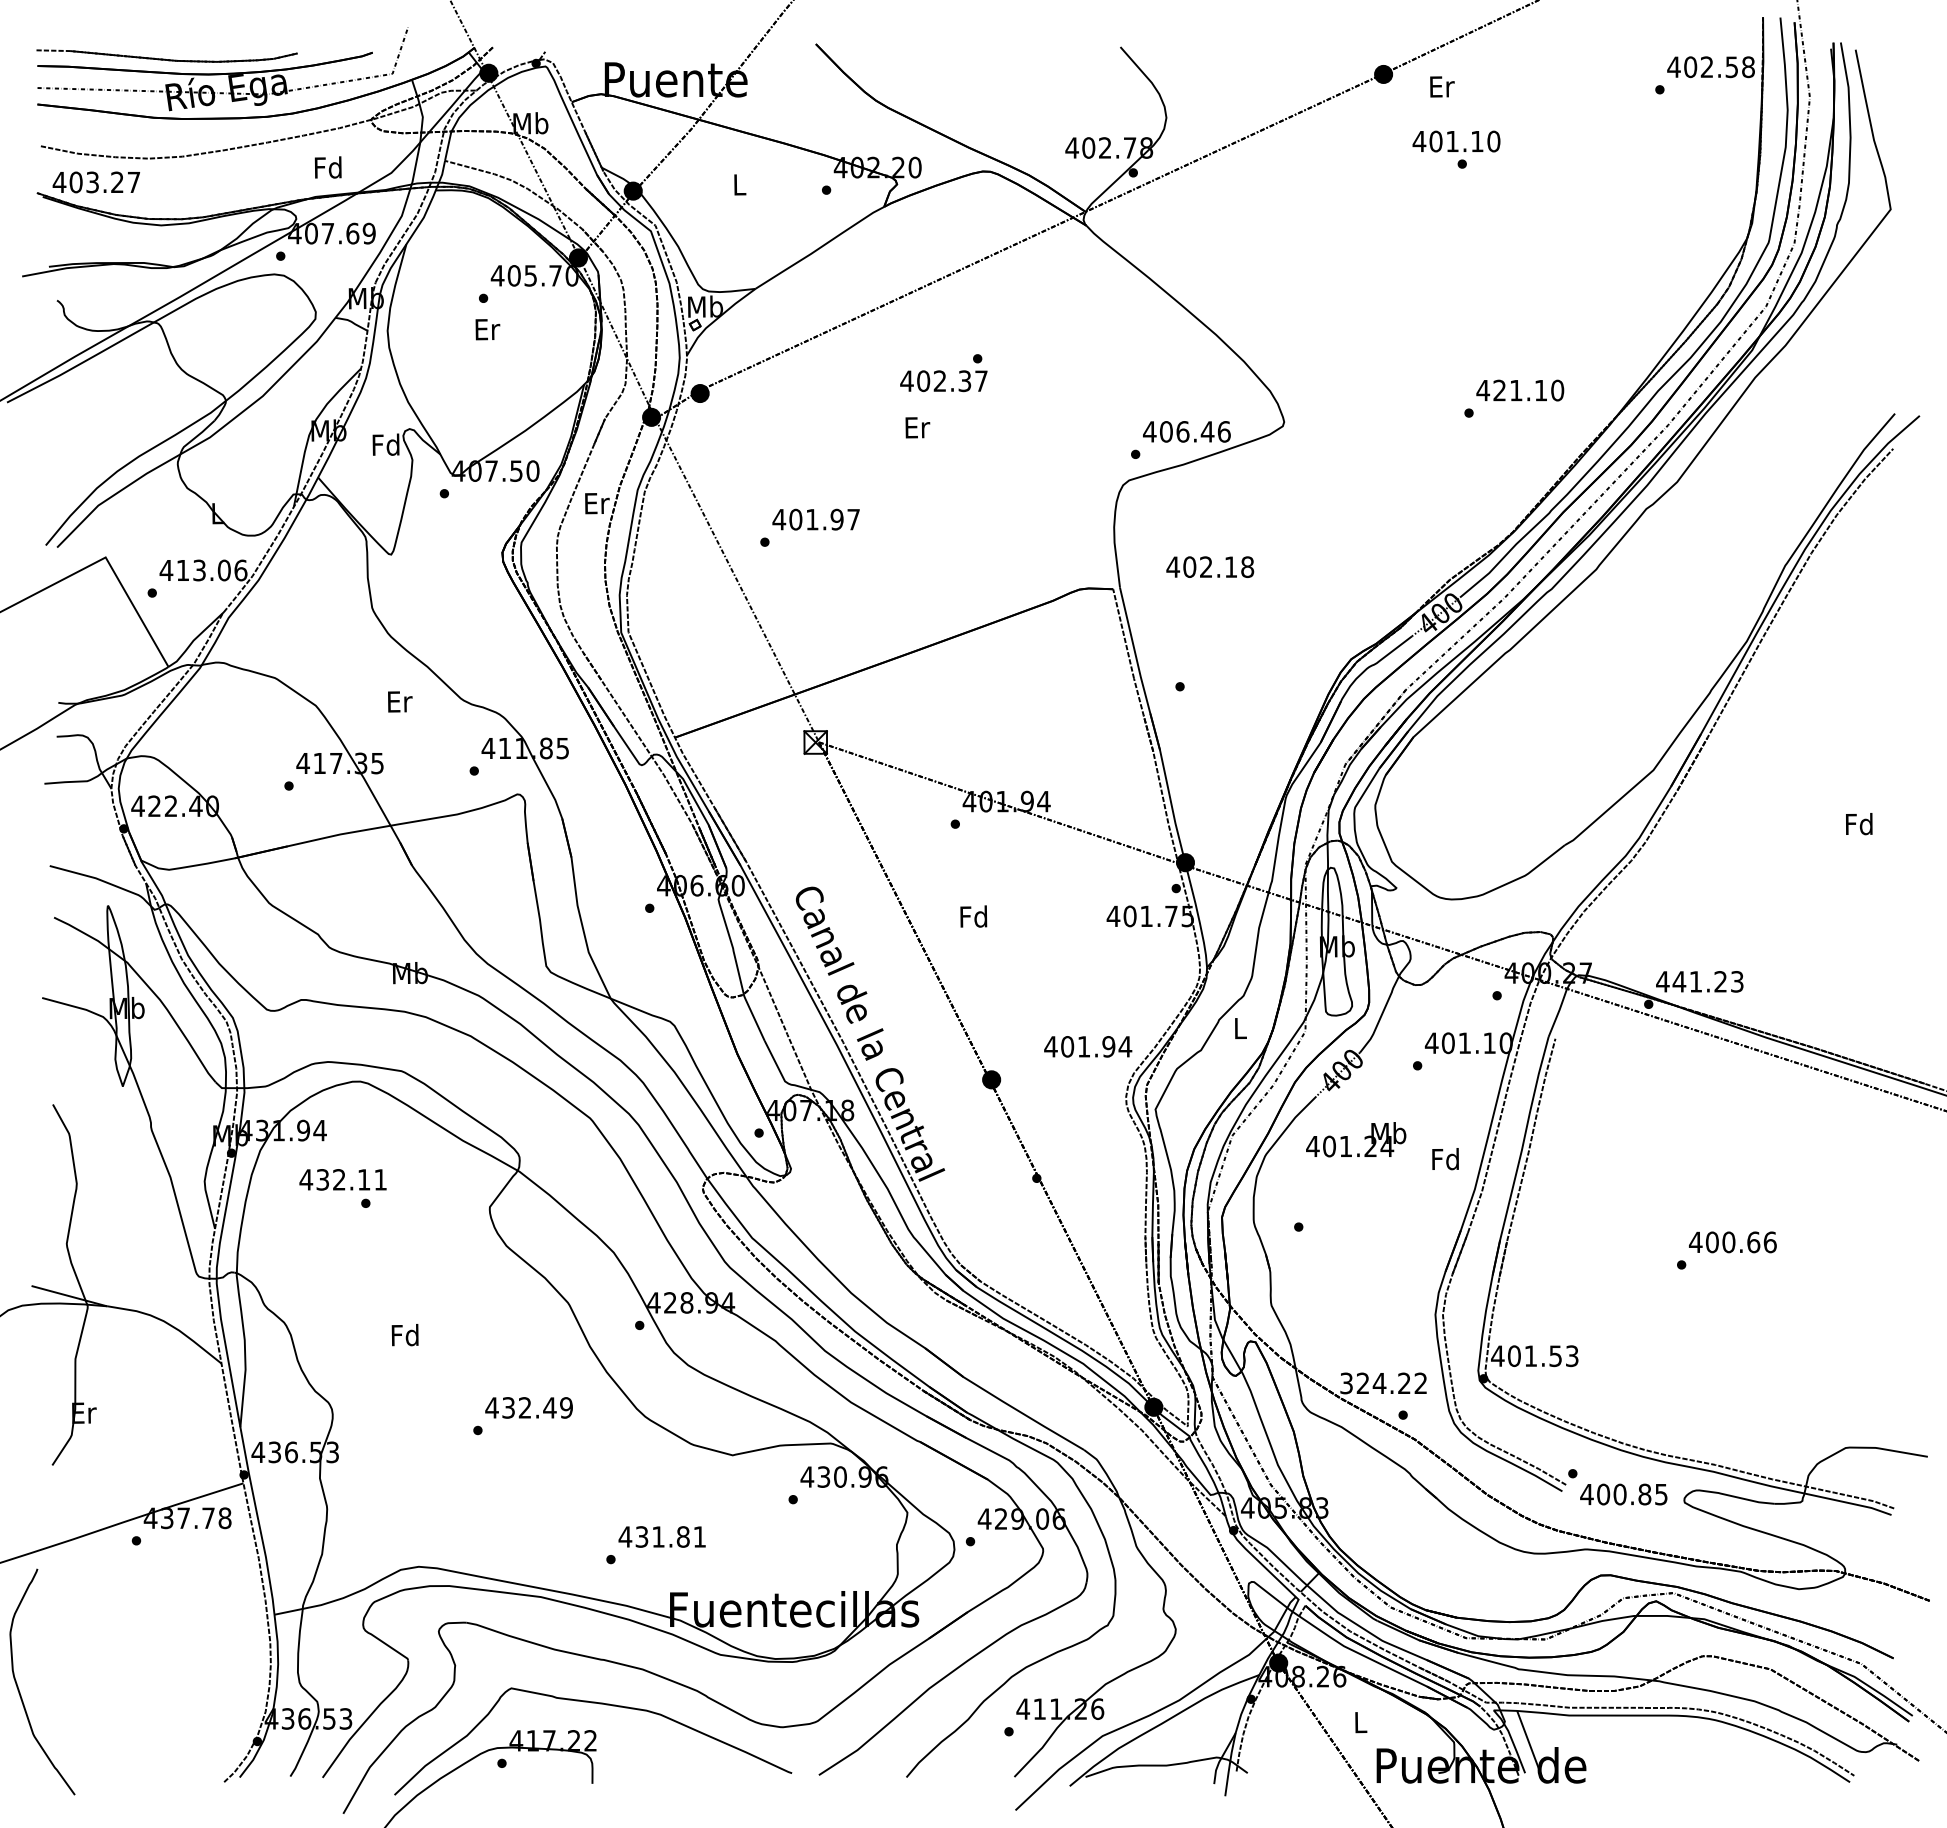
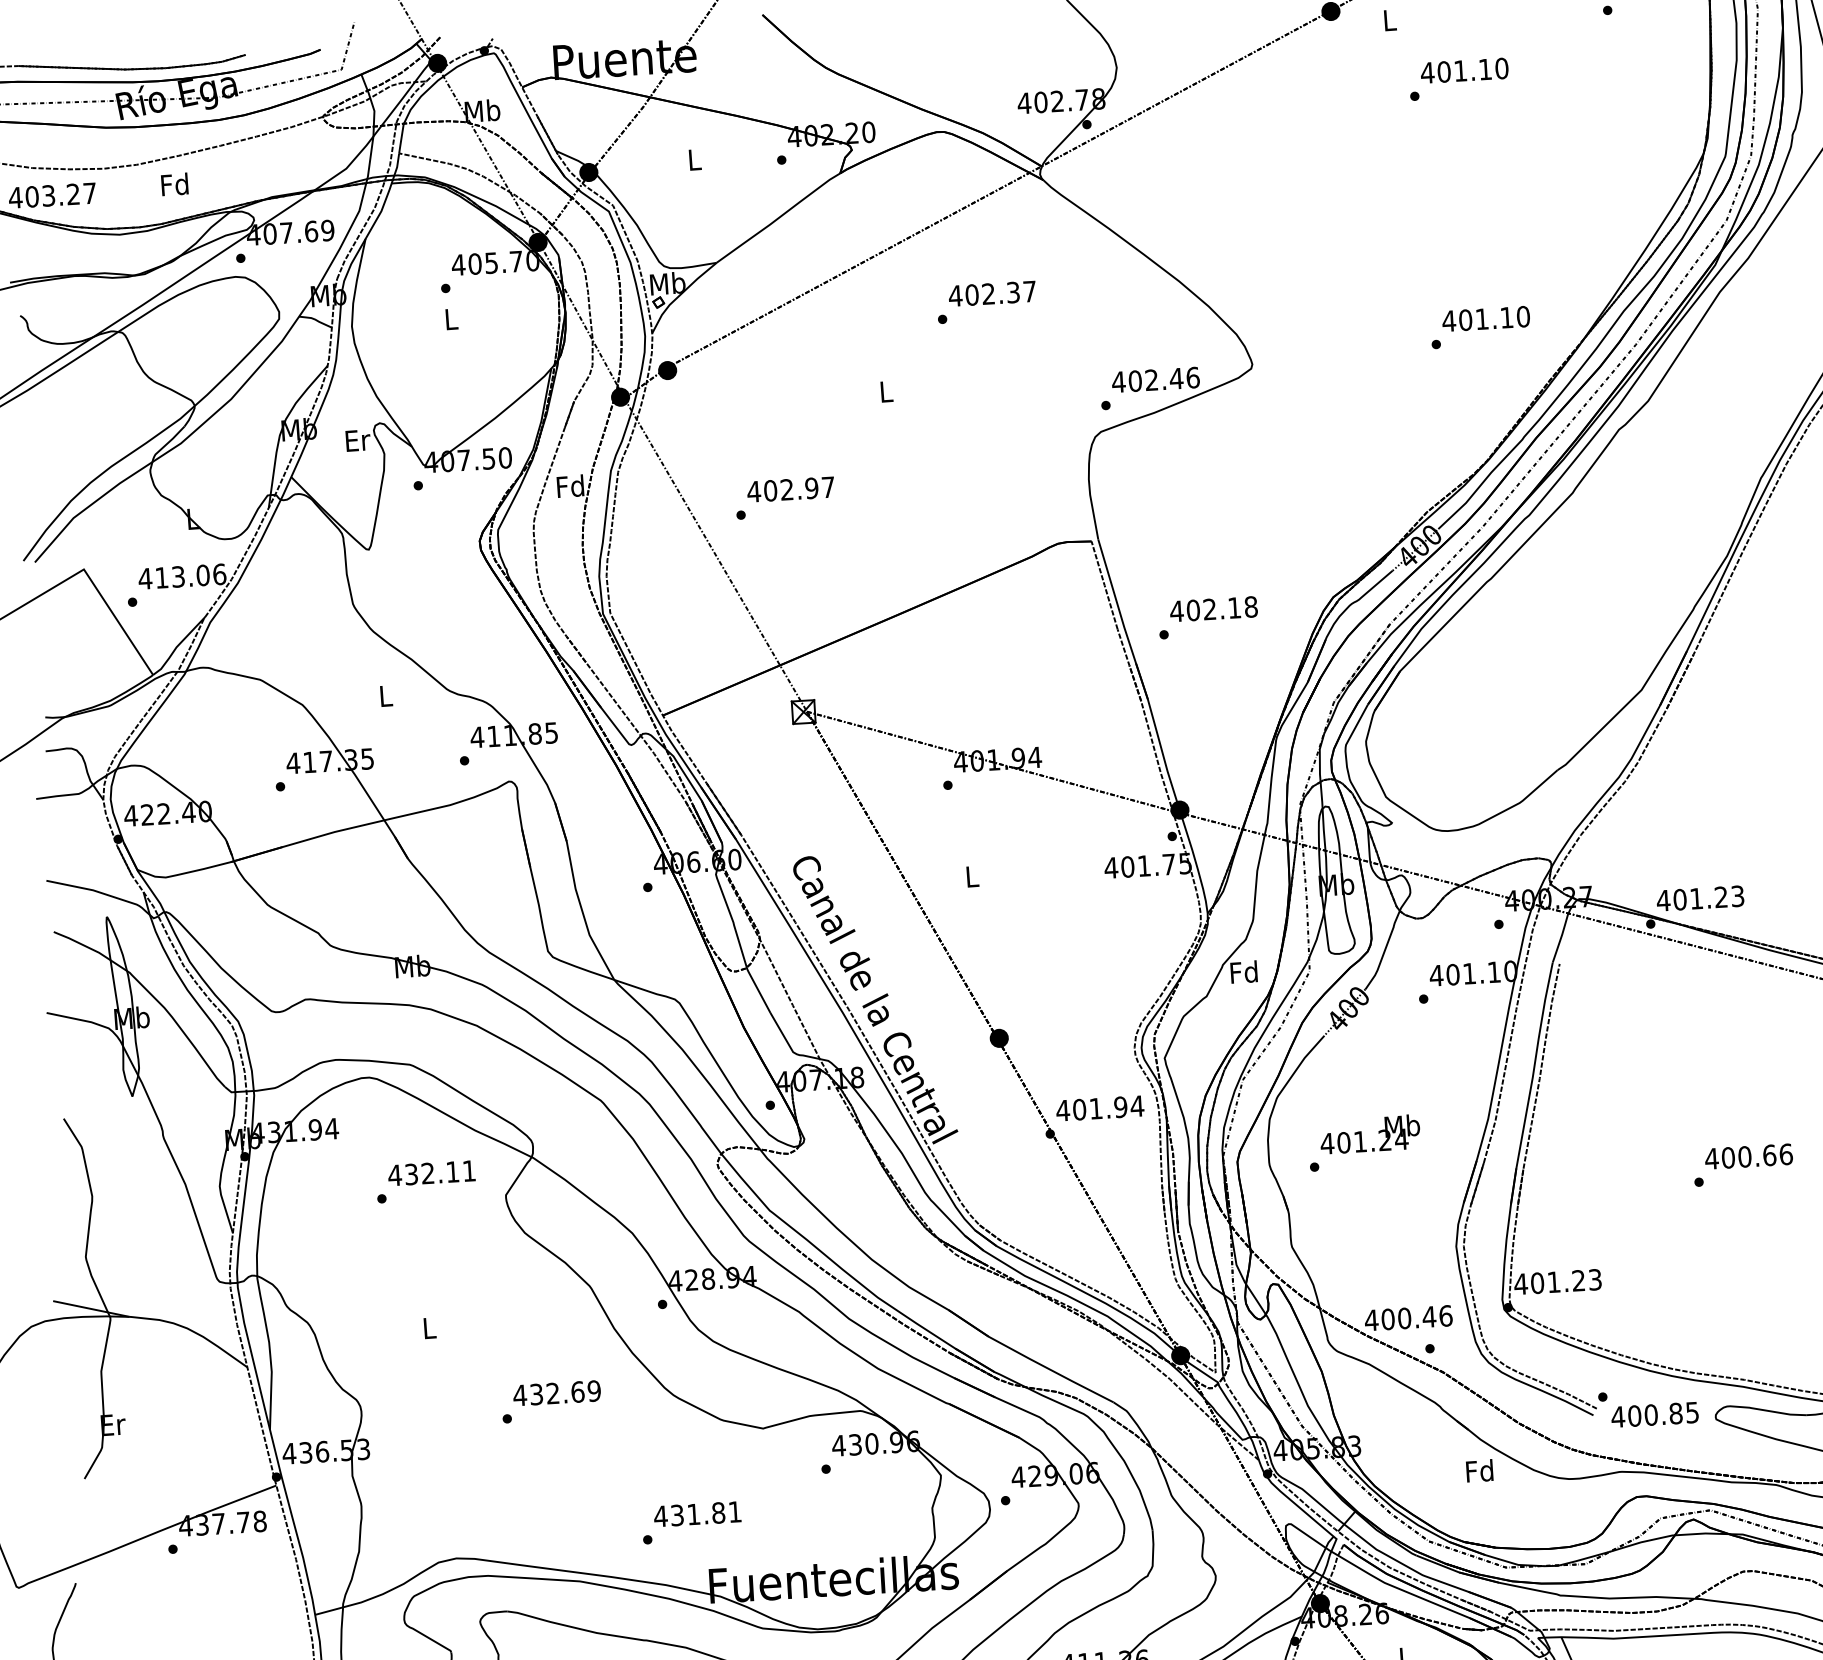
text: (1442, 86) -> (1390, 20), Er -> L
text: (1456, 141) -> (1464, 70), moved
text: (327, 167) -> (174, 184), moved
text: (487, 329) -> (451, 319), Er -> L
text: (943, 381) -> (992, 294), moved
text: (1499, 390) -> (1465, 320), 421.10 -> 401.10
text: (917, 427) -> (886, 391), Er -> L
text: (1182, 431) -> (1151, 379), 406.46 -> 402.46
text: (385, 444) -> (356, 440), Fd -> Er
text: (596, 503) -> (570, 486), Er -> Fd
text: (812, 519) -> (787, 489), 401.97 -> 402.97
text: (1210, 566) -> (1214, 608), moved
text: (400, 701) -> (386, 695), Er -> L
text: (973, 916) -> (971, 876), Fd -> L
text: (1679, 981) -> (1680, 899), 441.23 -> 401.23
text: (1239, 1028) -> (1243, 972), L -> Fd
text: (1088, 1046) -> (1100, 1108), moved
text: (1356, 1139) -> (1370, 1134), moved
text: (1445, 1159) -> (1479, 1471), moved
text: (342, 1179) -> (431, 1172), moved
text: (404, 1335) -> (428, 1328), Fd -> L
text: (1555, 1356) -> (1578, 1281), 401.53 -> 401.23
text: (1383, 1383) -> (1408, 1318), 324.22 -> 400.46
text: (549, 1407) -> (577, 1391), 432.49 -> 432.69

